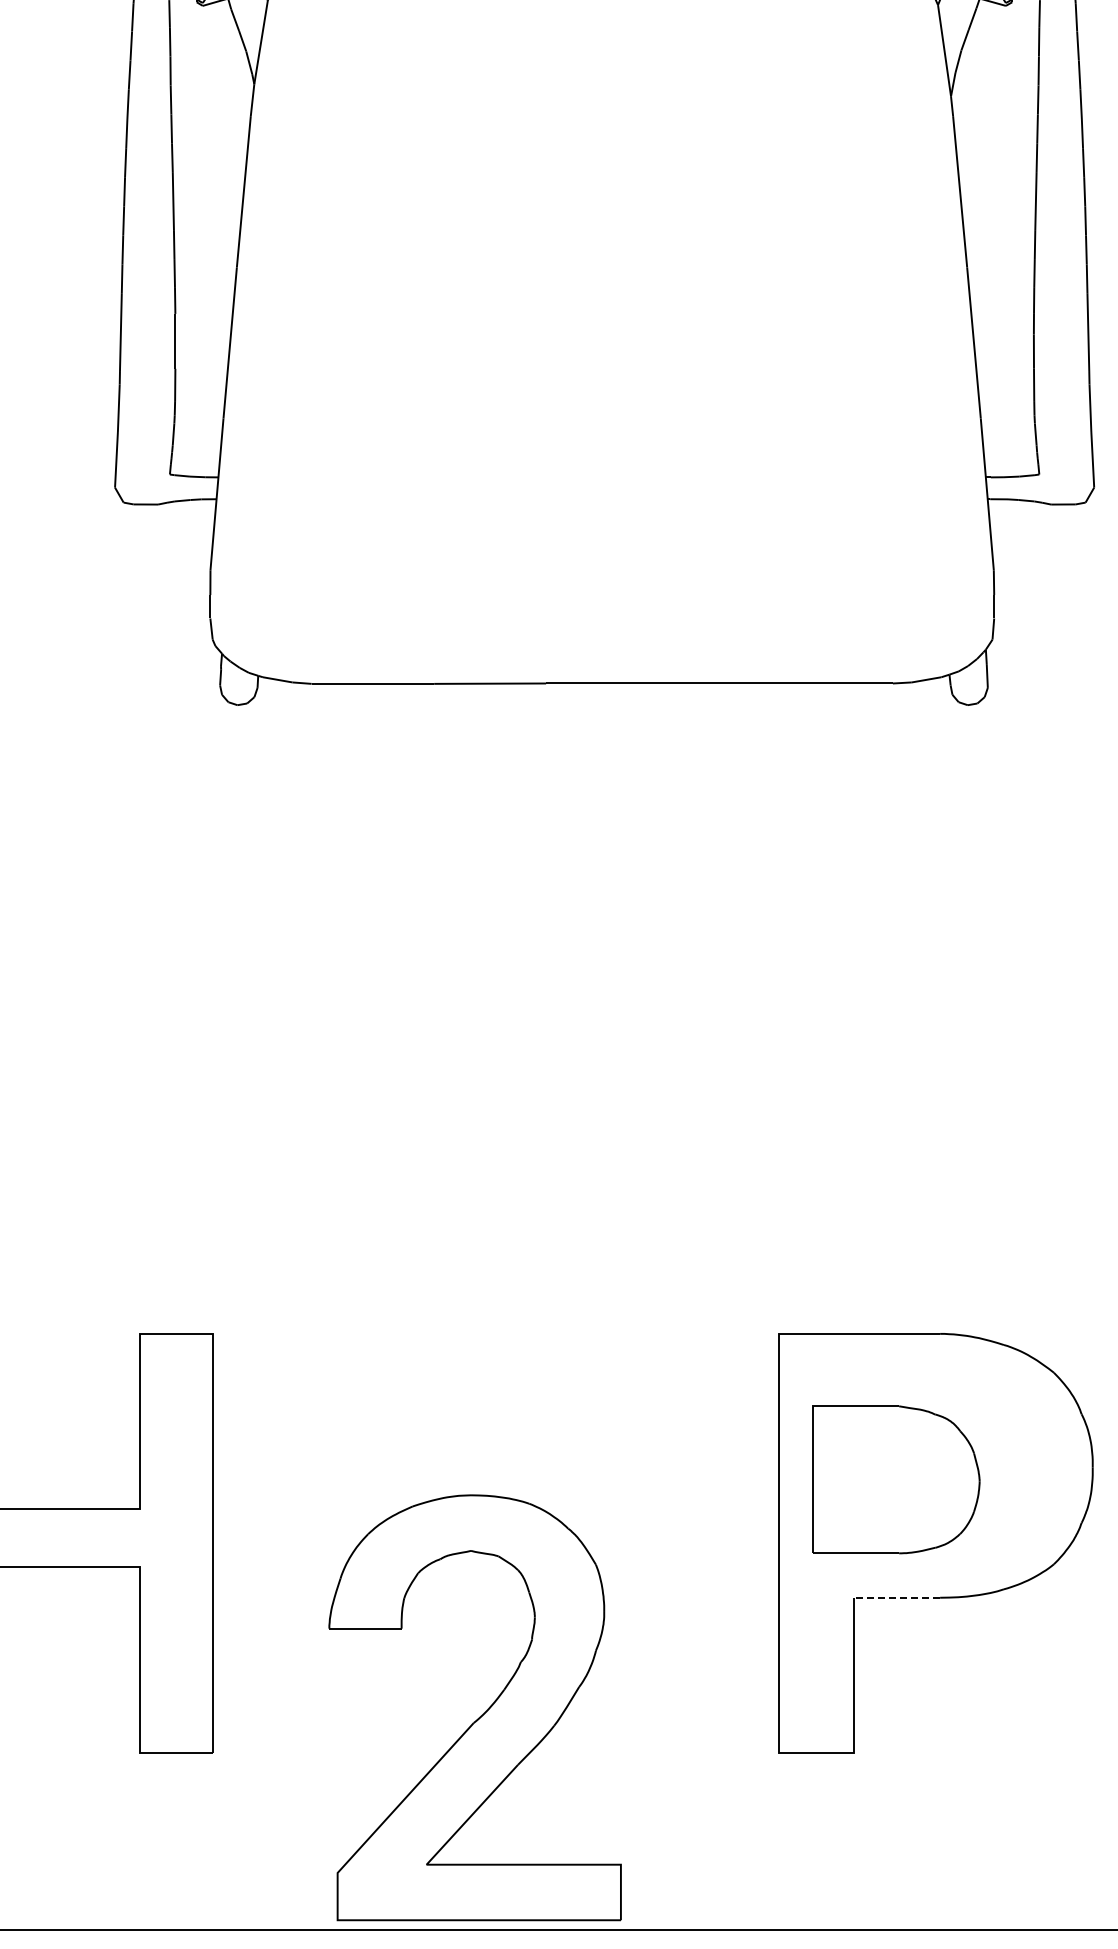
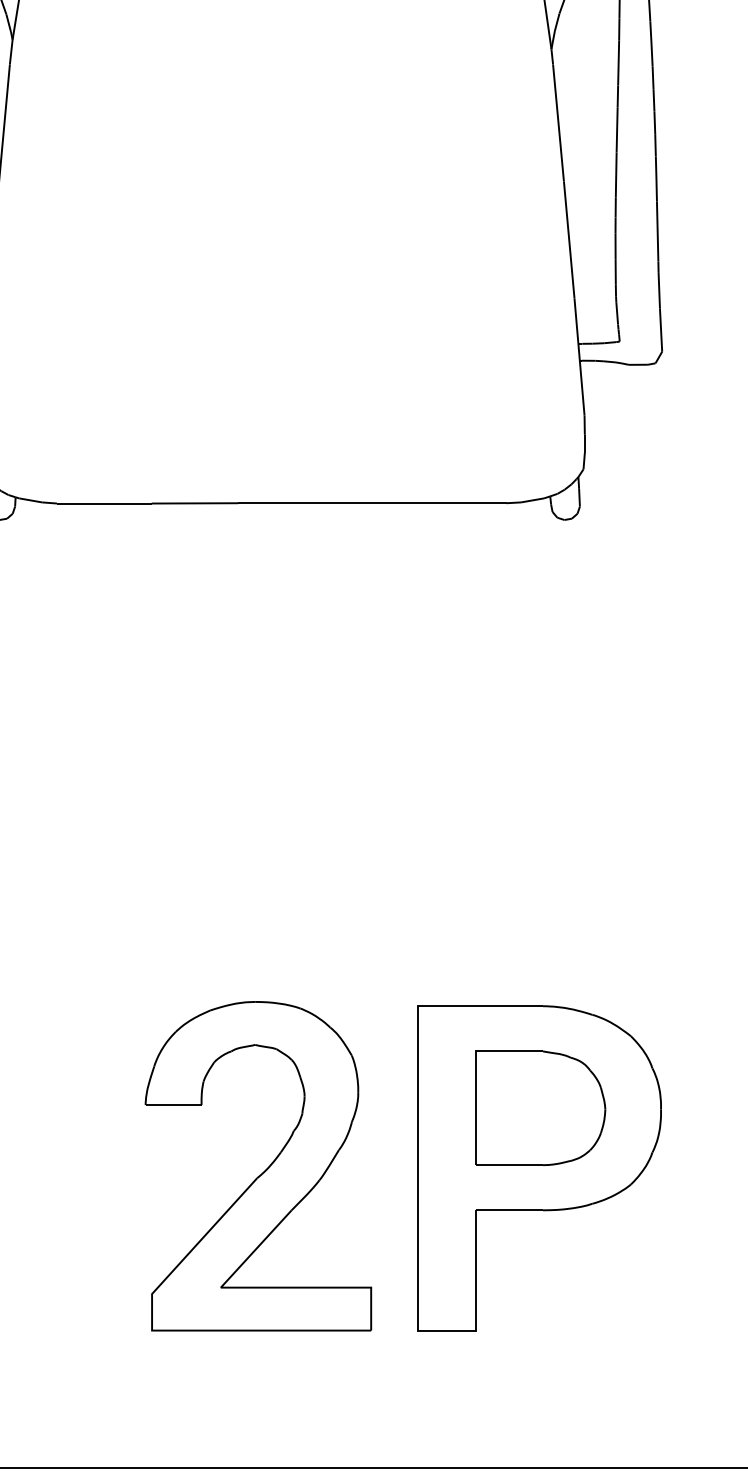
part: (896, 1479) -> (540, 1108), moved
line: (896, 1597) -> (509, 1210), dashed -> solid
part: (480, 1715) -> (262, 1172), moved

